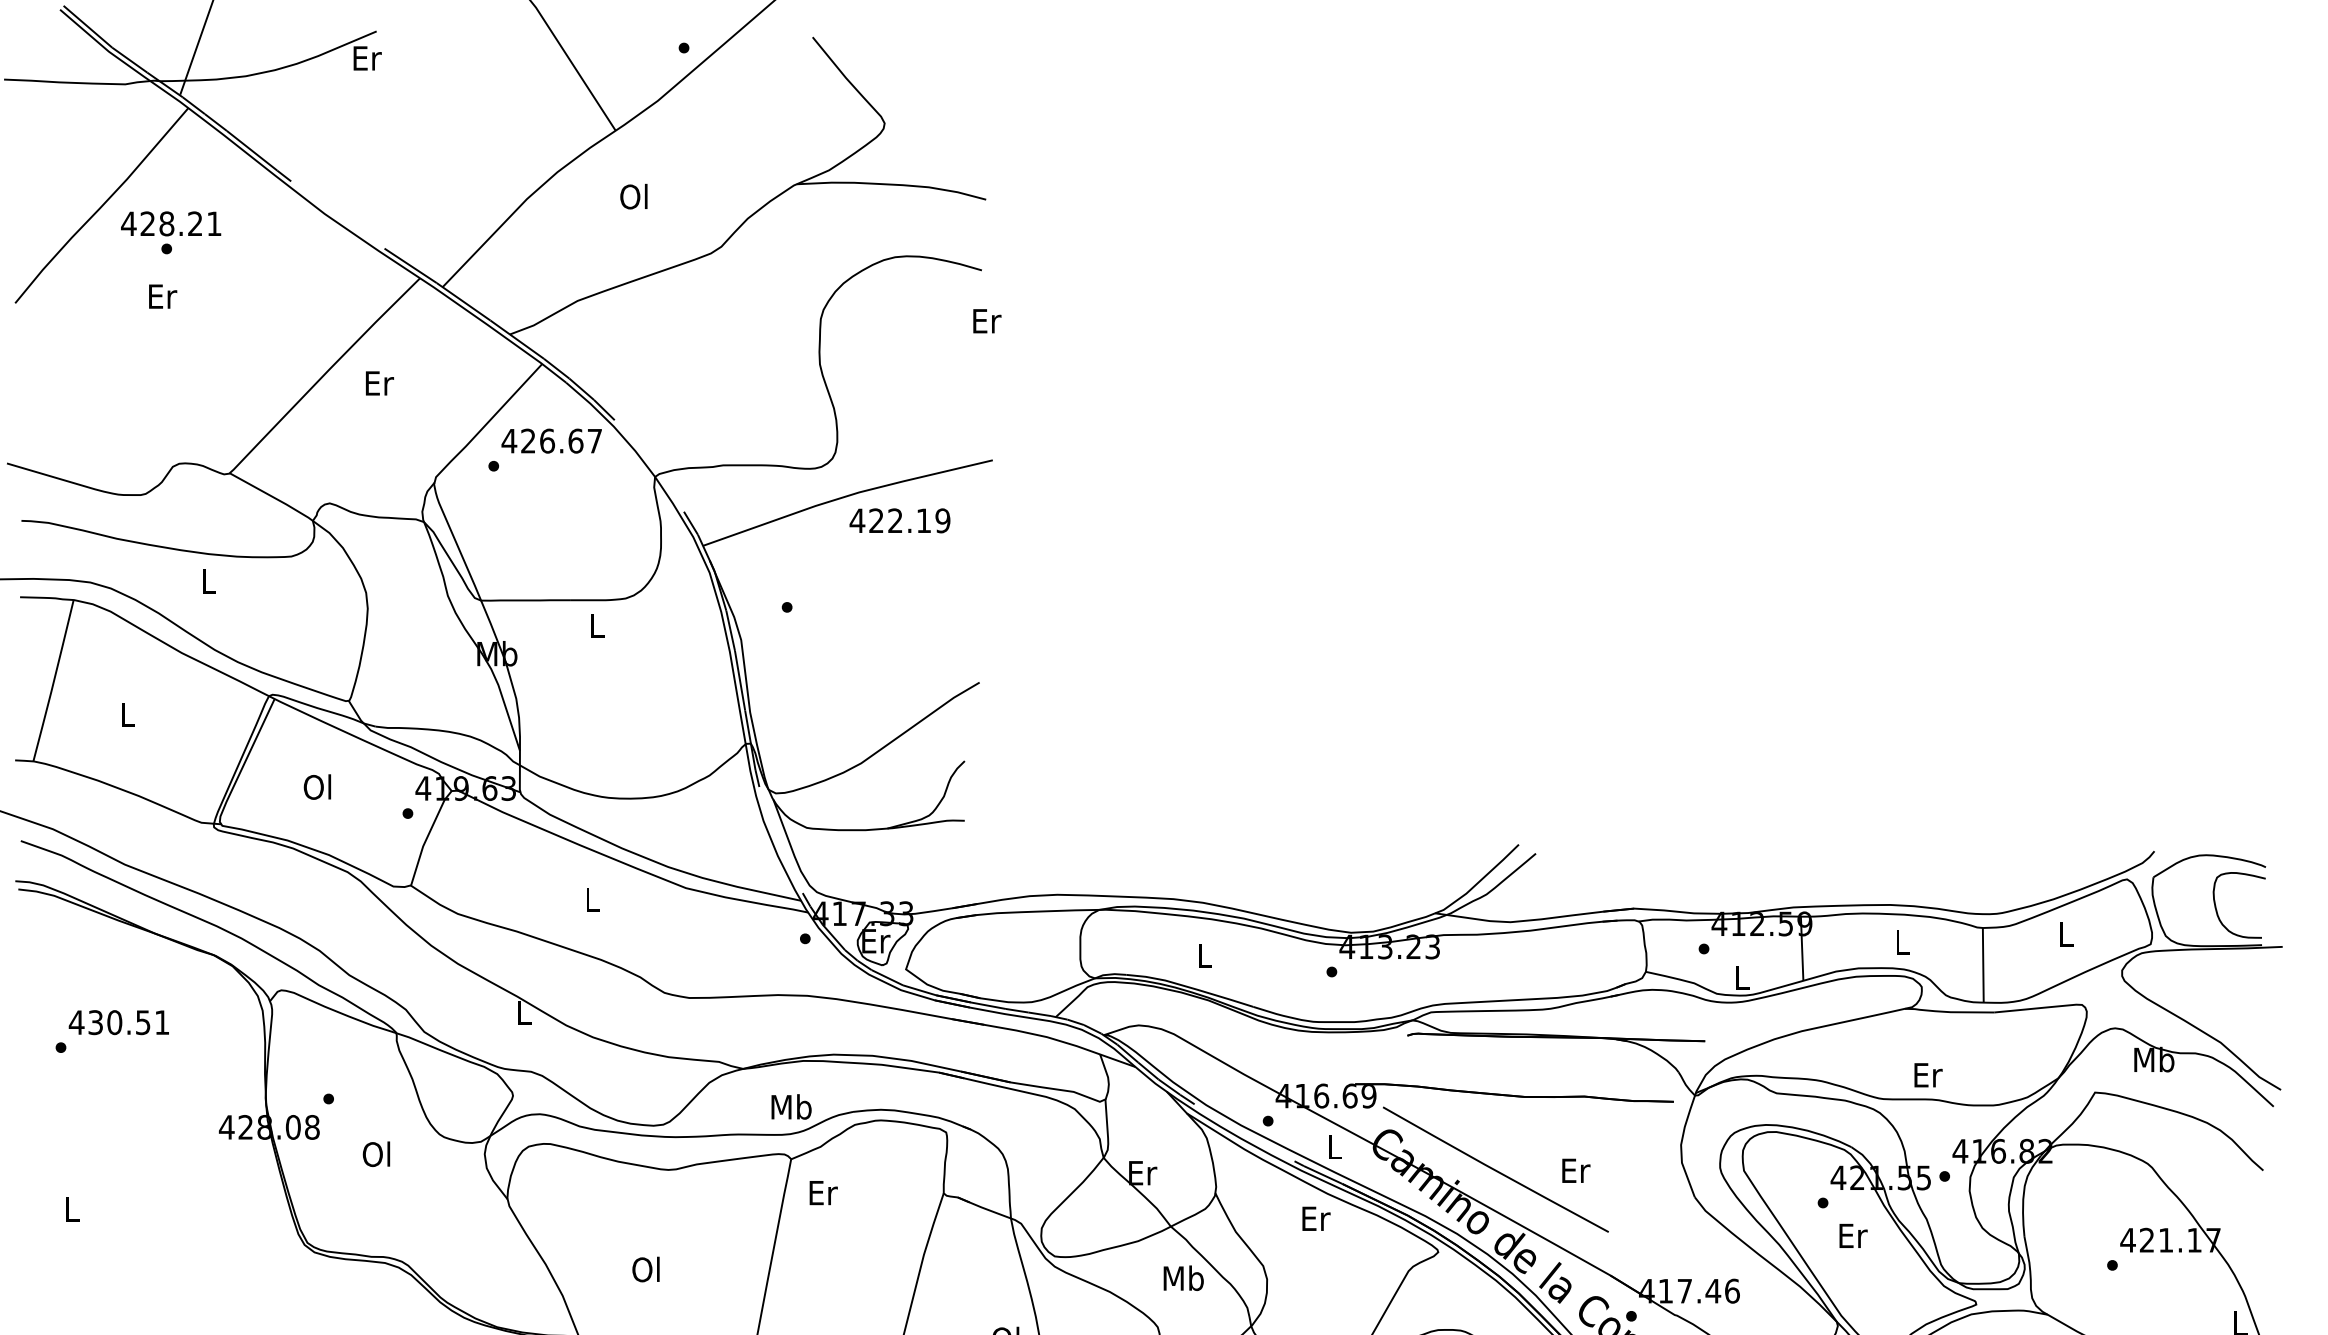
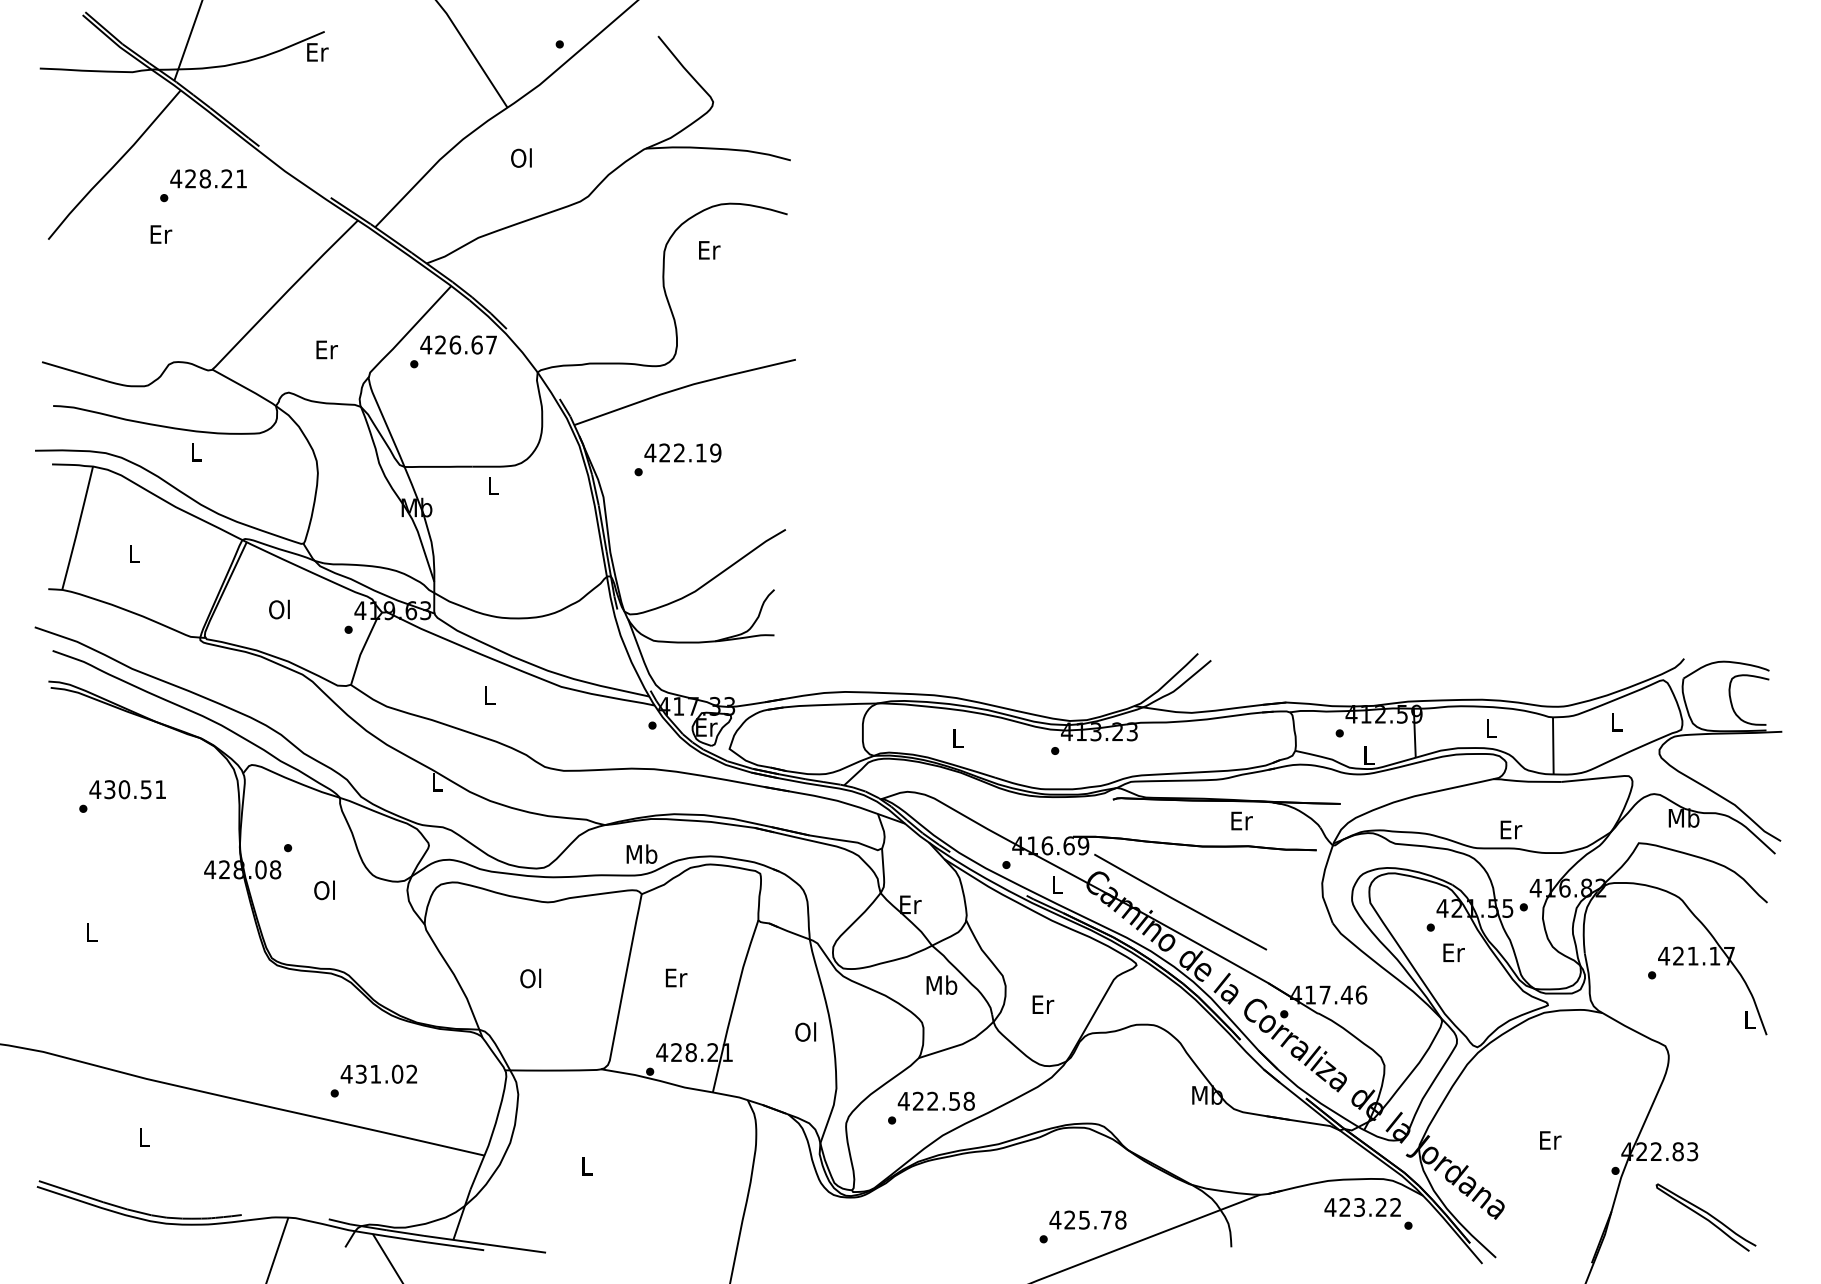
text: (171, 223) -> (208, 178), moved
text: (987, 321) -> (709, 250), moved
text: (378, 382) -> (326, 349), moved
text: (899, 520) -> (682, 452), moved
text: (1575, 1170) -> (1241, 820), moved
text: (823, 1192) -> (676, 977), moved
text: (1316, 1218) -> (1043, 1004), moved

